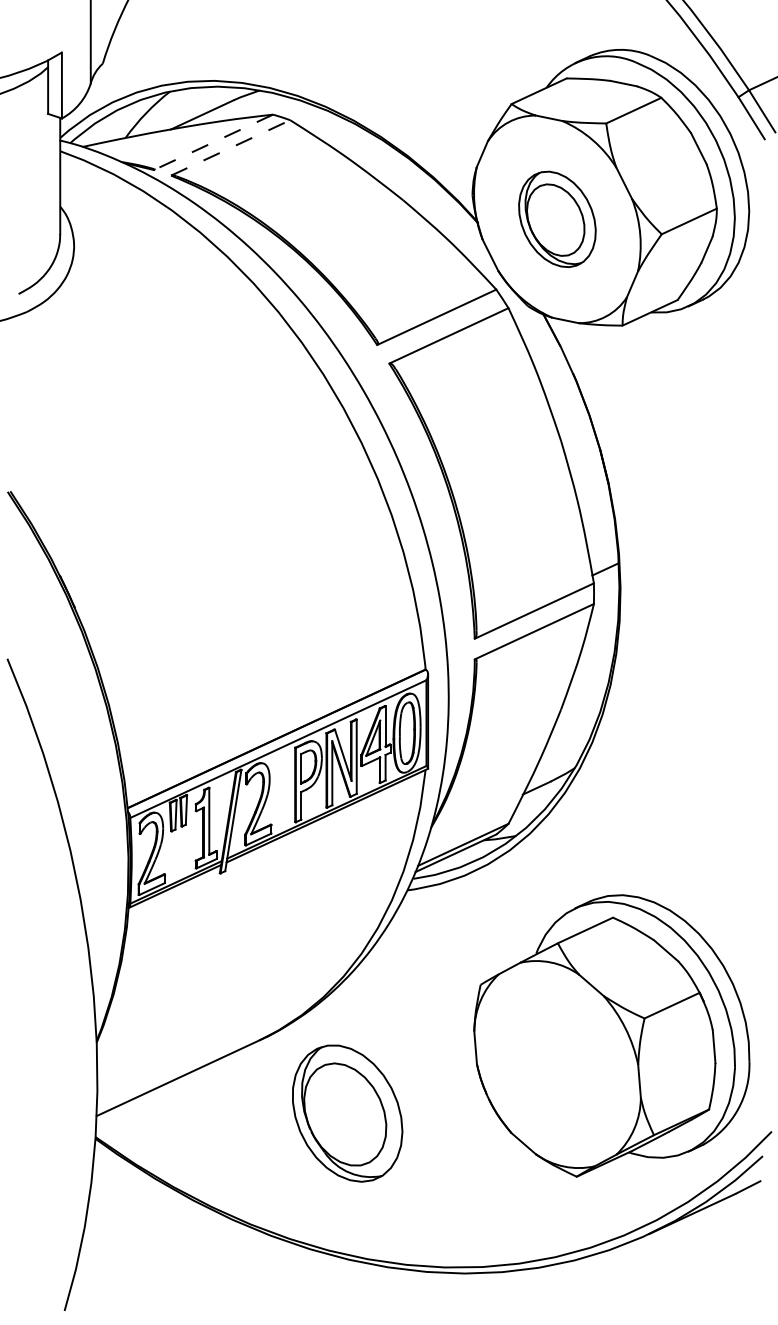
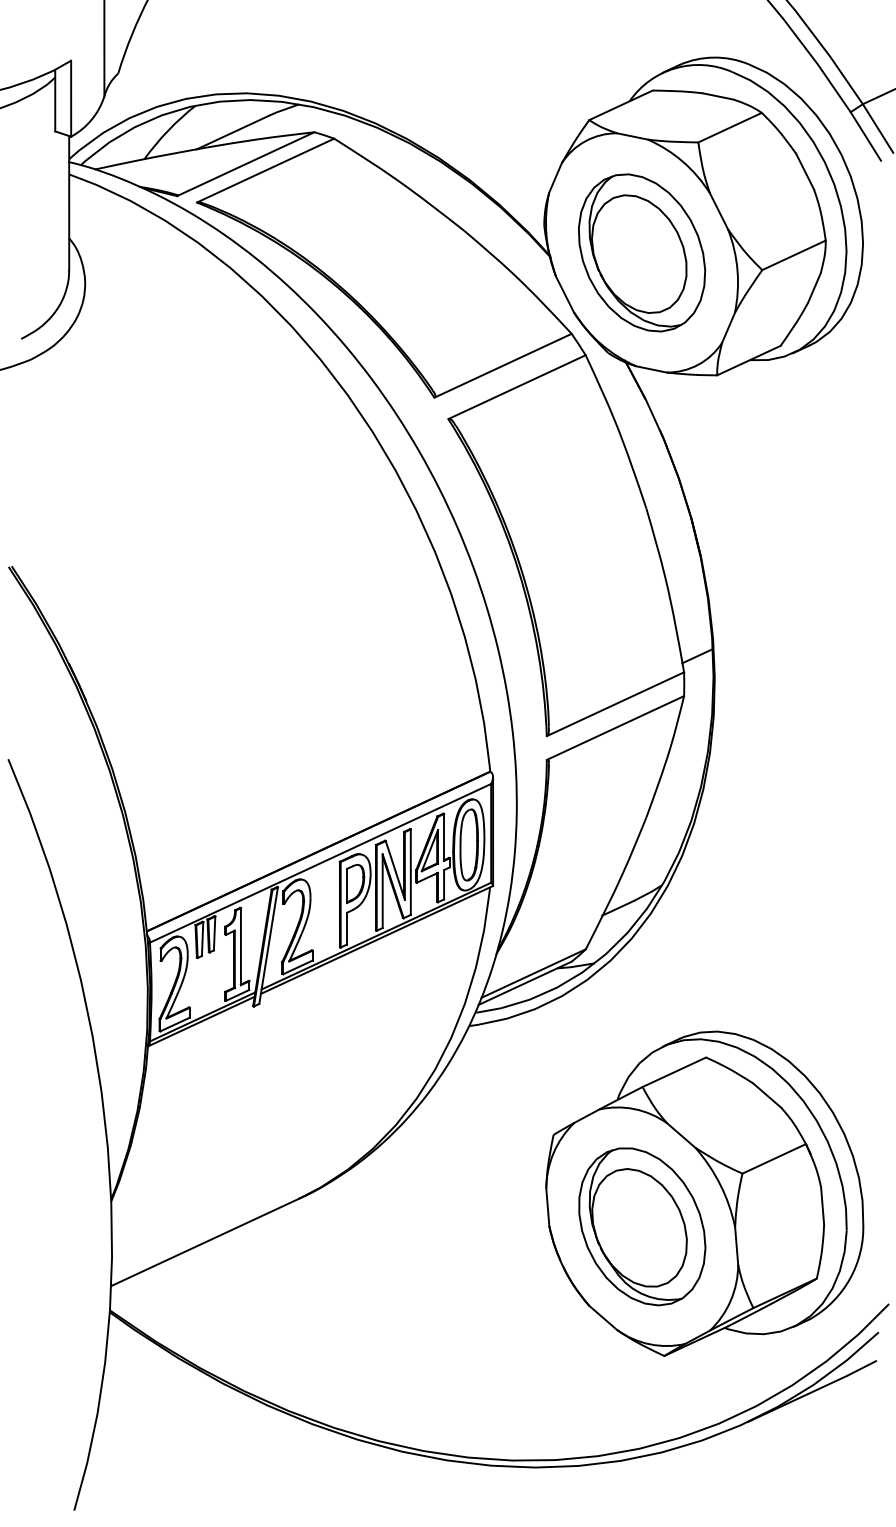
line: (213, 142) -> (245, 164), dashed -> solid
line: (230, 147) -> (265, 170), dashed -> solid
part: (557, 219) -> (642, 253), size x1.43
part: (347, 1113) -> (642, 1226), moved

